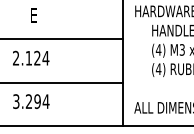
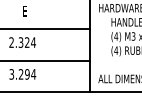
text: (28, 58) -> (20, 42), 2.124 -> 2.324

